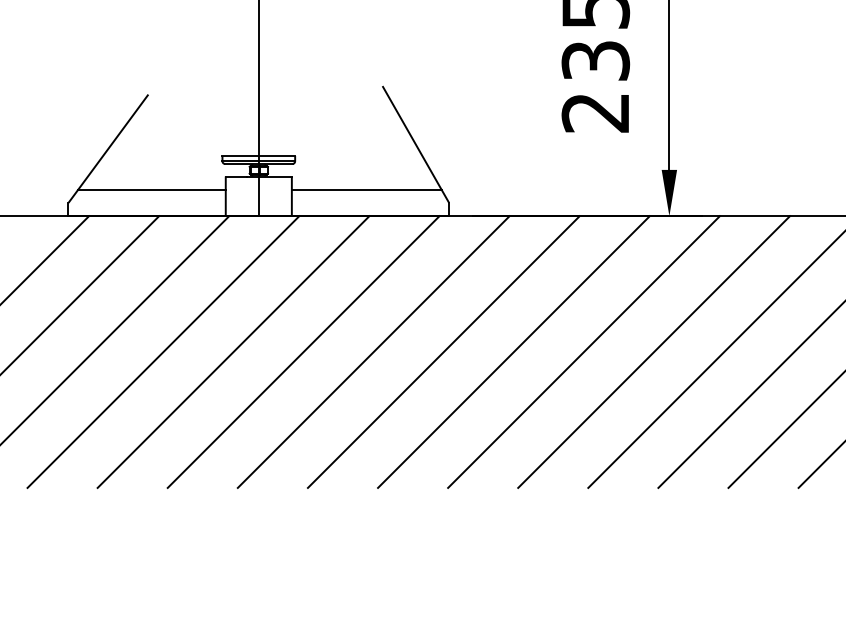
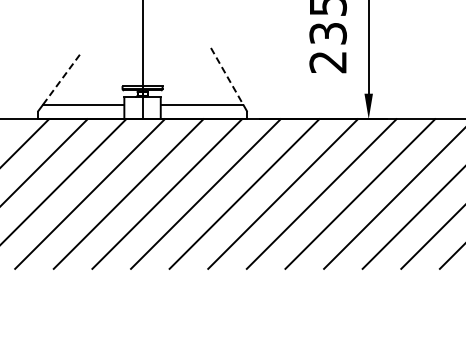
line: (413, 138) -> (227, 76), solid -> dashed
line: (113, 142) -> (62, 78), solid -> dashed

